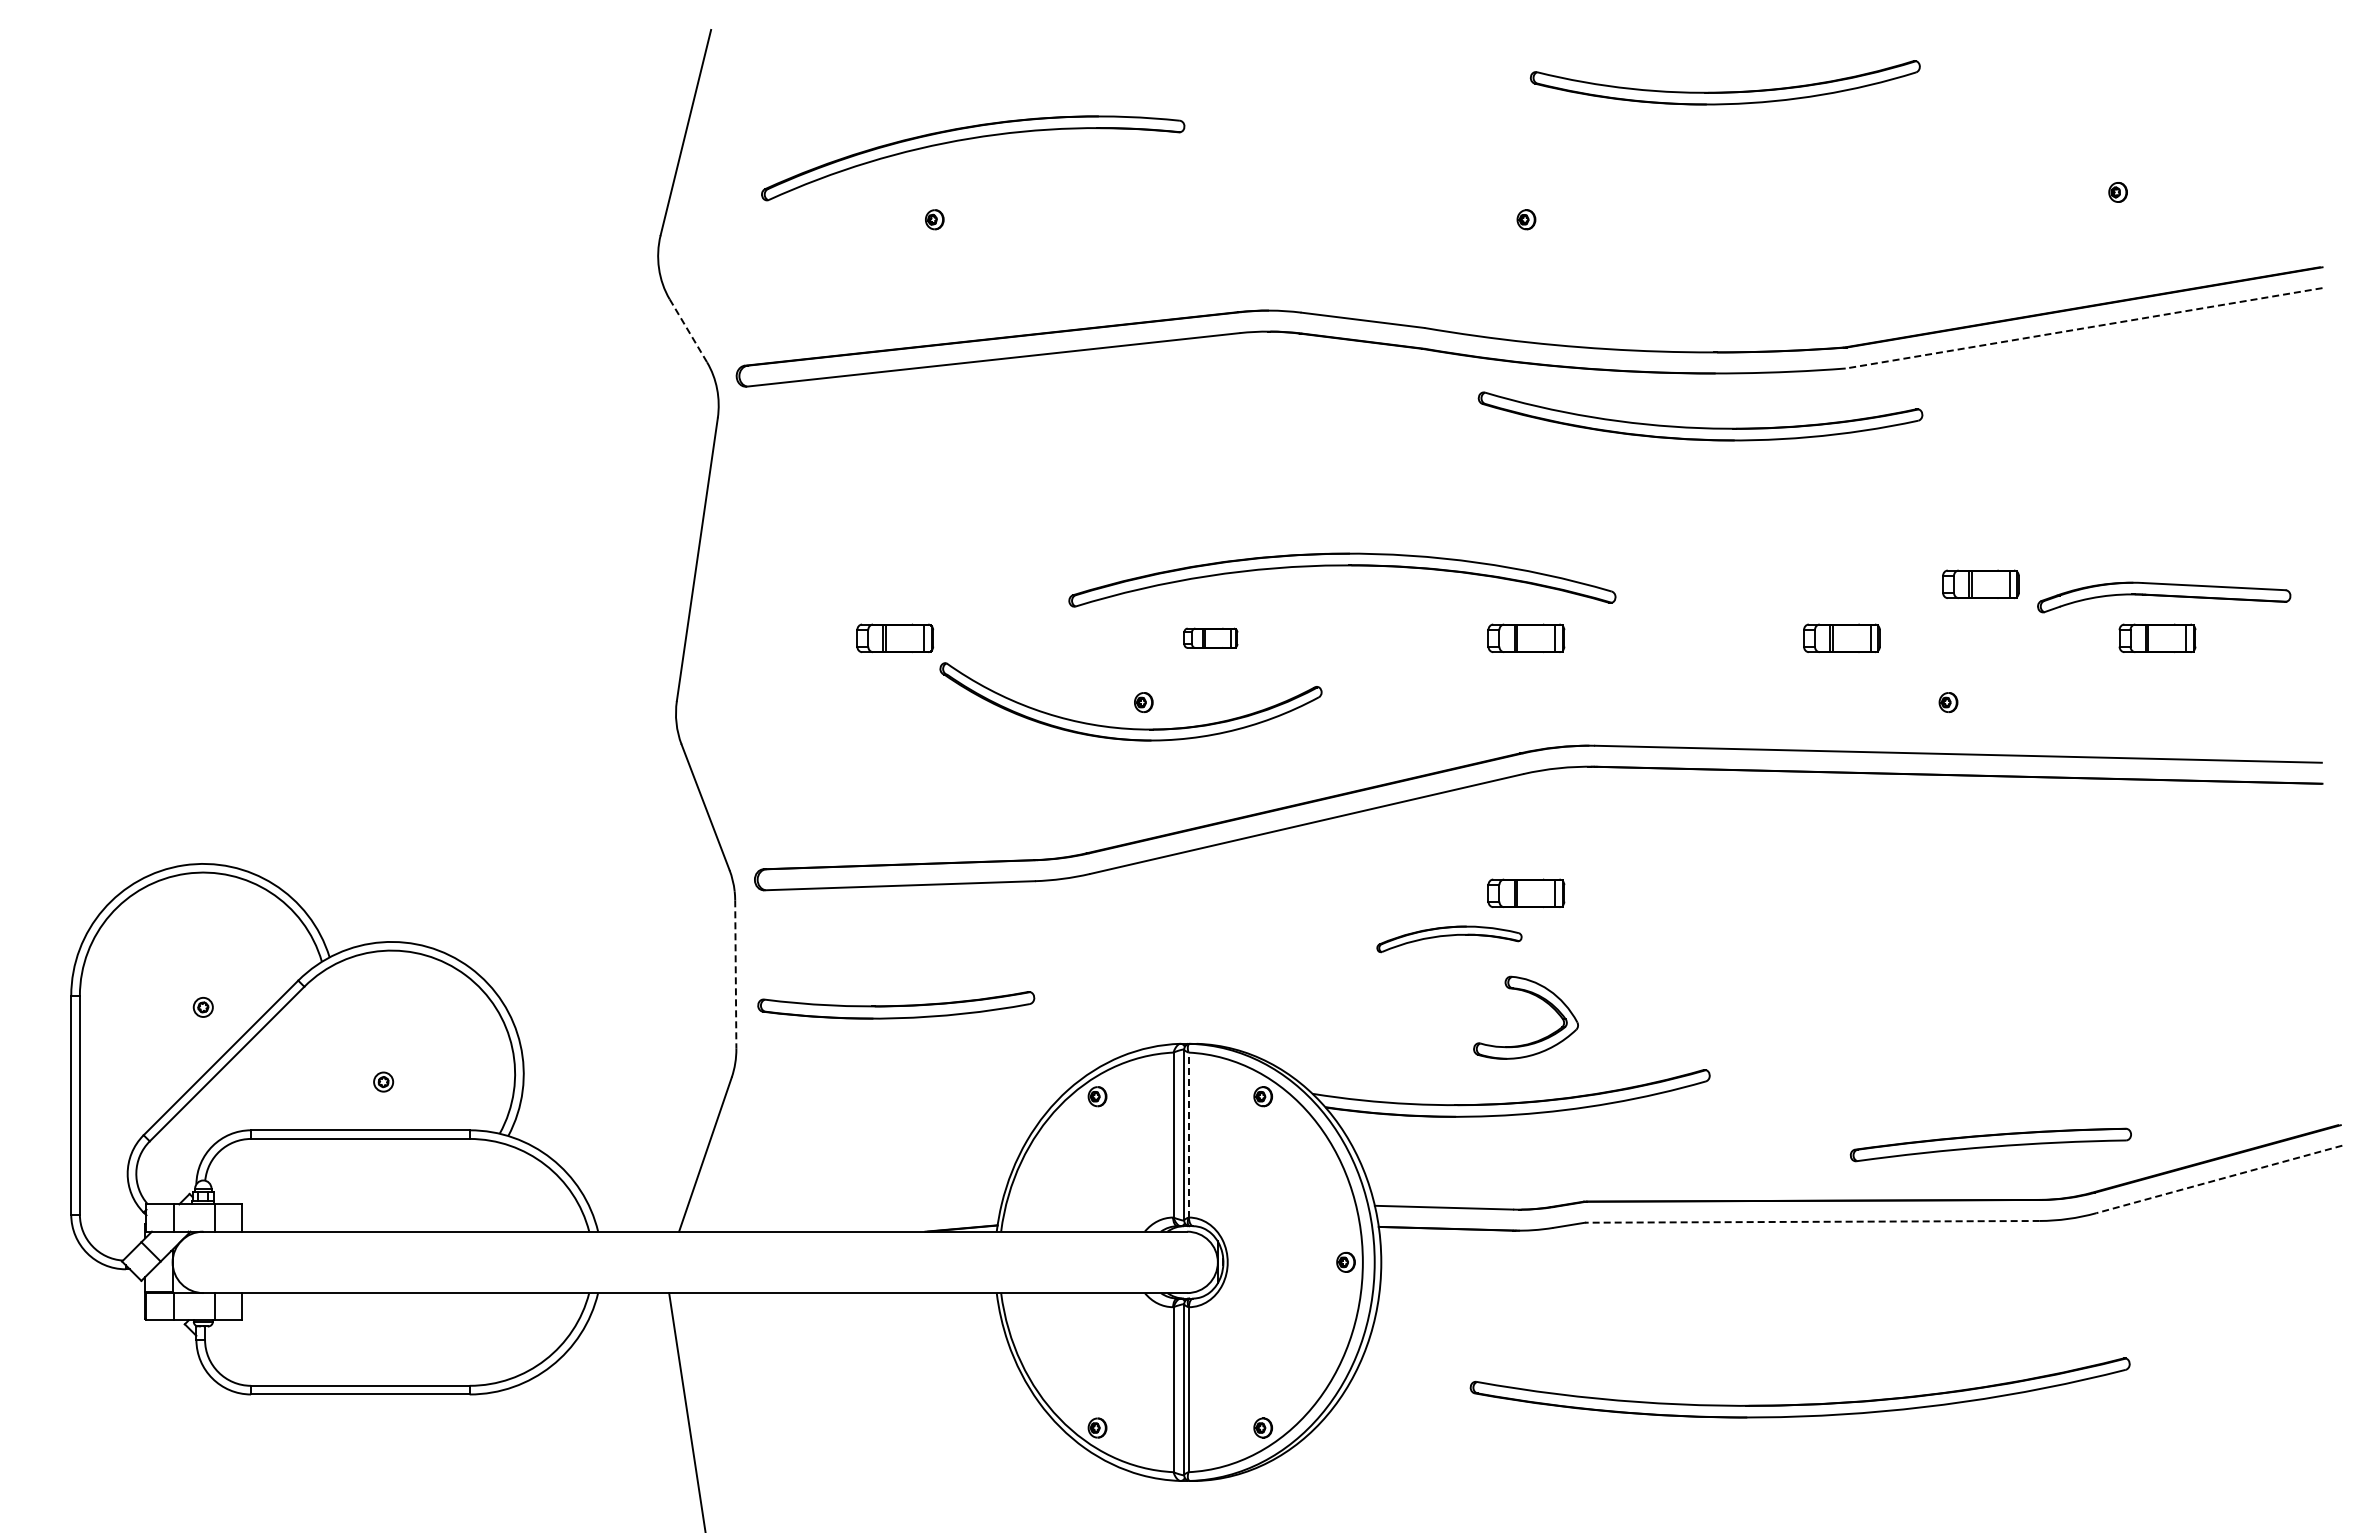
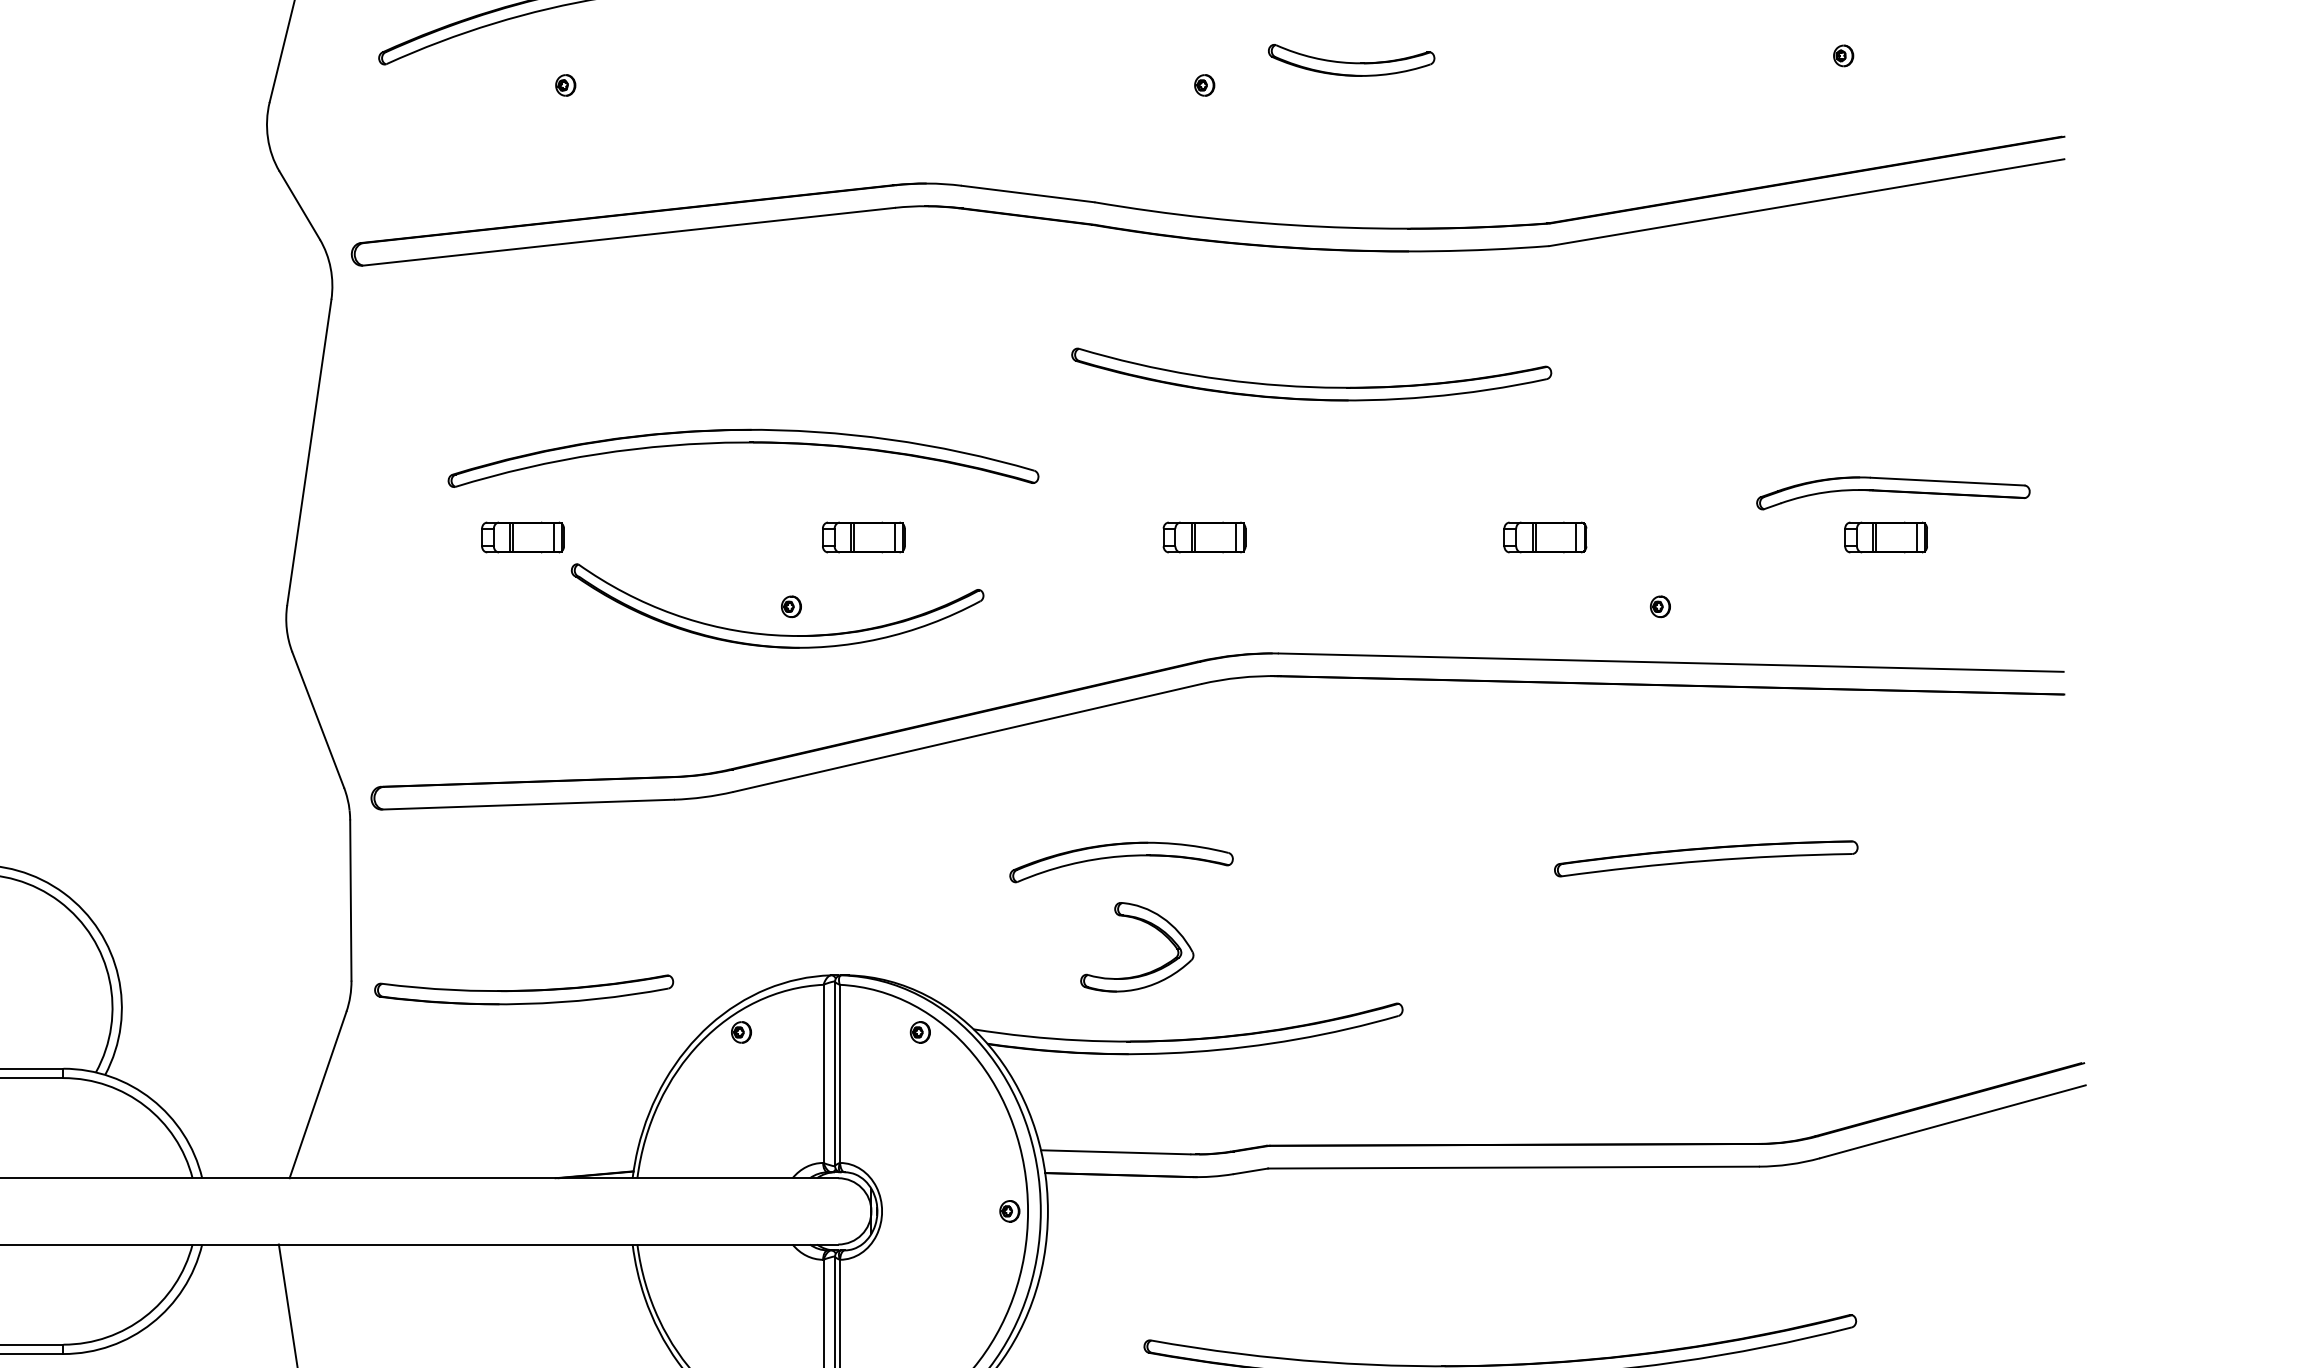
part: (1662, 196) -> (1351, 60), added
line: (2084, 328) -> (1807, 202), dashed -> solid
line: (688, 330) -> (299, 205), dashed -> solid
part: (1700, 427) -> (1311, 386), moved
part: (1342, 566) -> (743, 443), moved
part: (1980, 583) -> (1695, 478), removed
part: (1210, 637) -> (863, 536), size x1.43
part: (1526, 892) -> (1204, 811), removed
part: (1449, 939) -> (1121, 862), size x1.43
line: (735, 975) -> (350, 901), dashed -> solid
part: (1538, 998) -> (1150, 926), moved
part: (896, 1005) -> (524, 990), moved
line: (1188, 1134) -> (839, 1073), dashed -> solid
part: (1990, 1144) -> (1705, 858), moved
line: (2219, 1179) -> (1953, 1121), dashed -> solid
line: (1811, 1221) -> (1512, 1167), dashed -> solid

